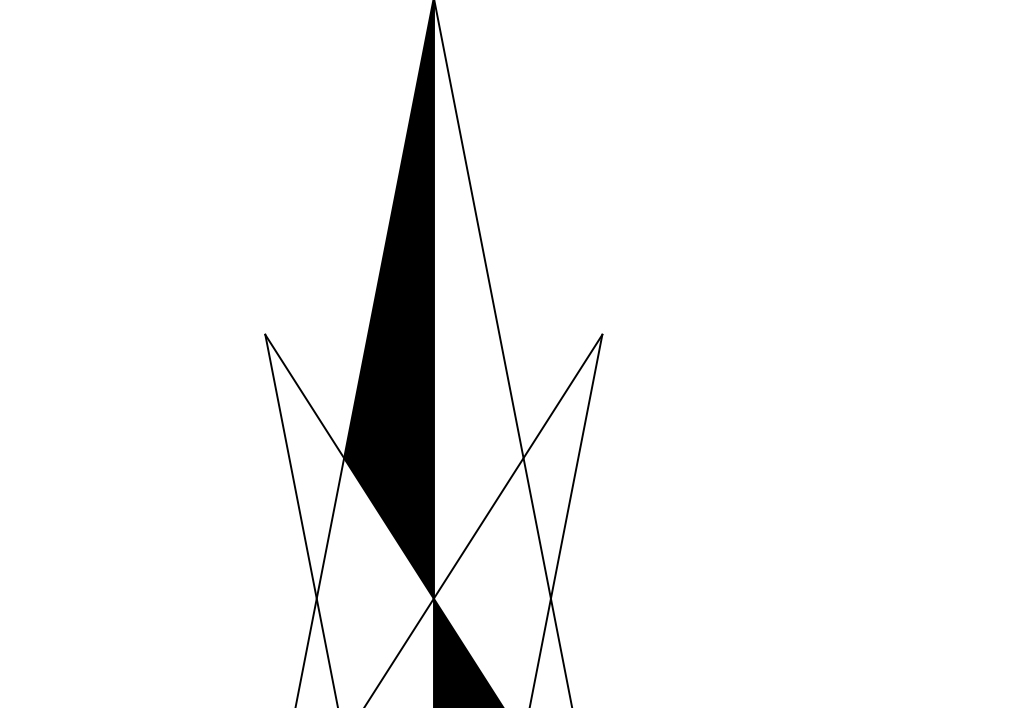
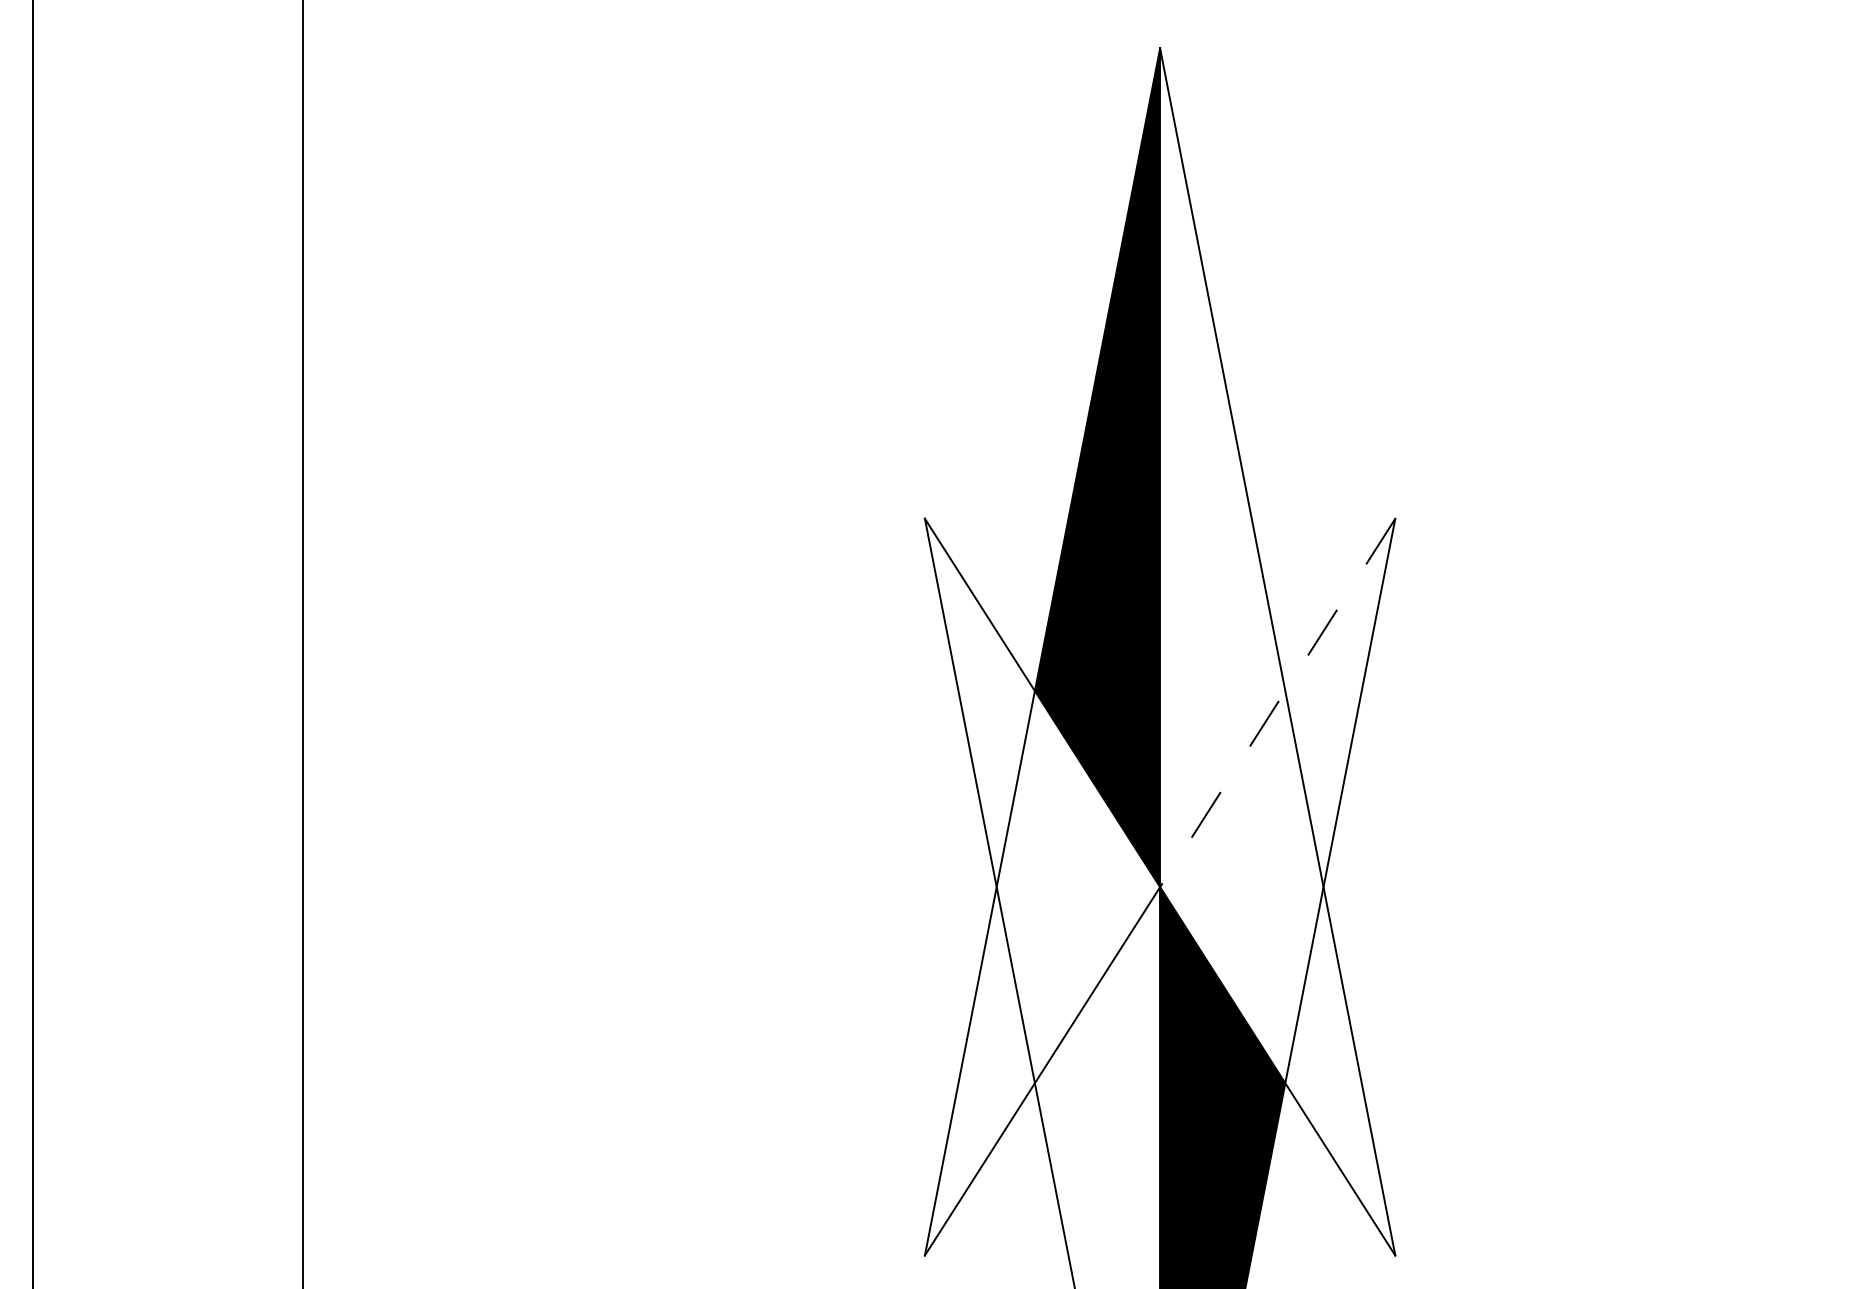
line: (517, 466) -> (1277, 702), solid -> dashed

